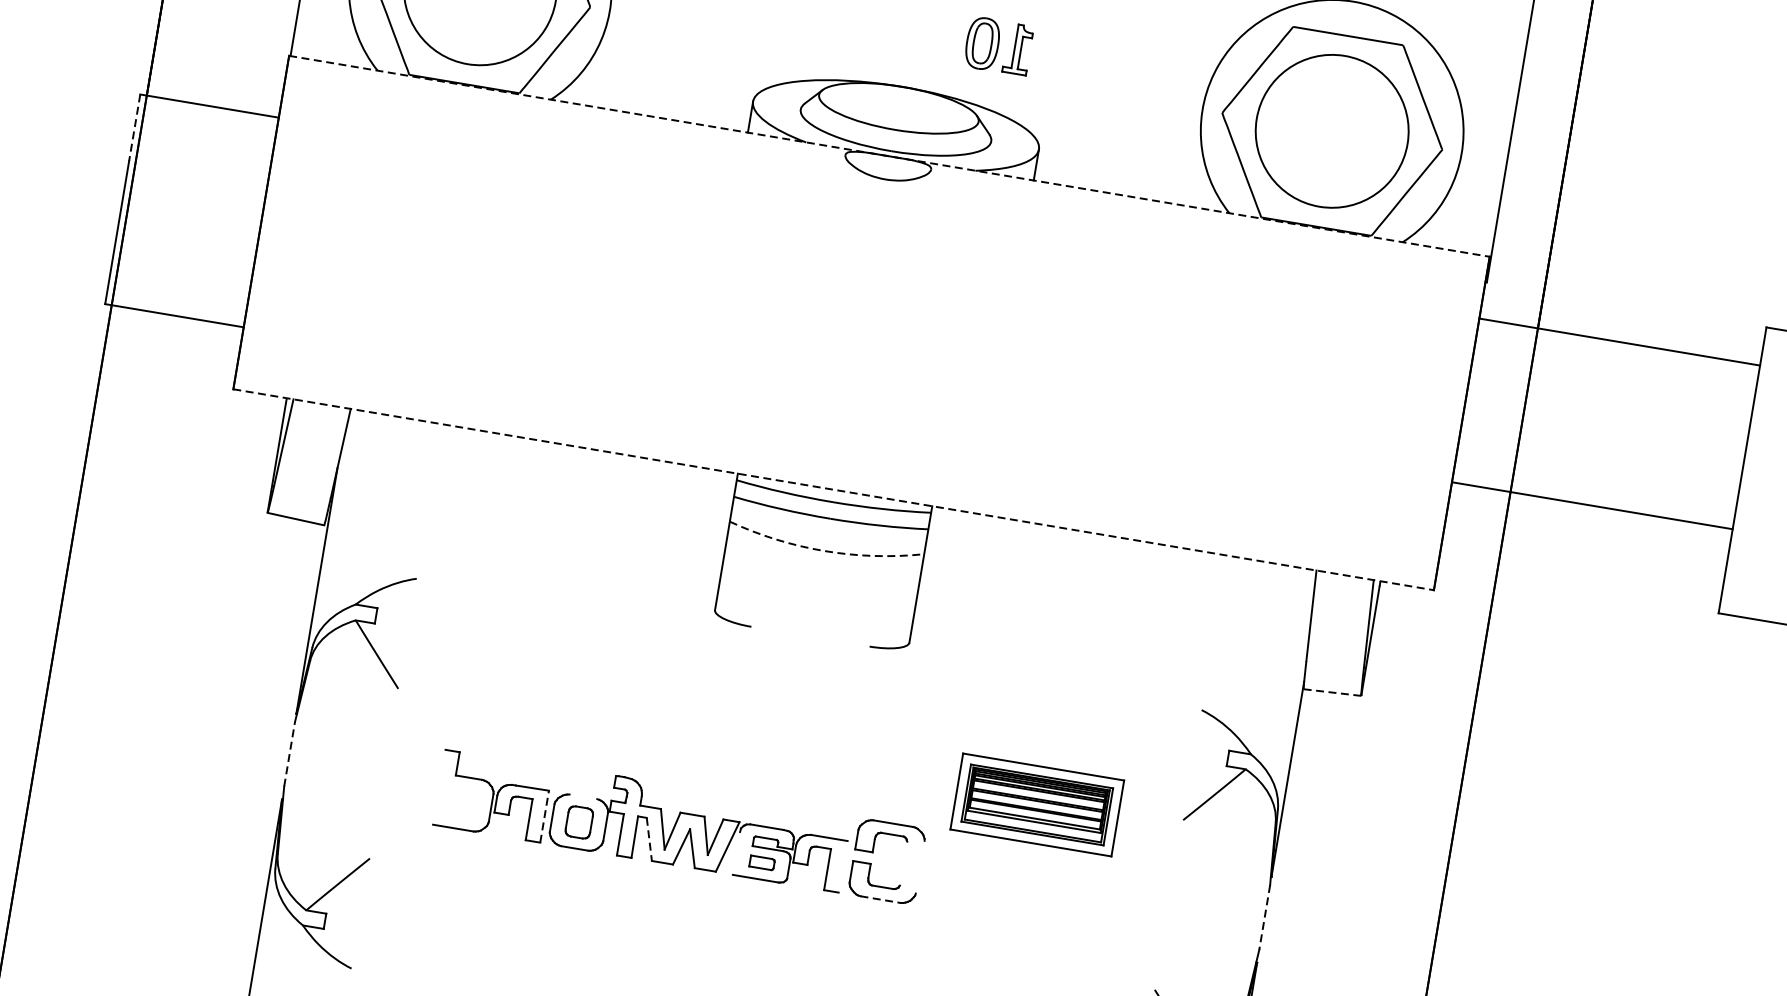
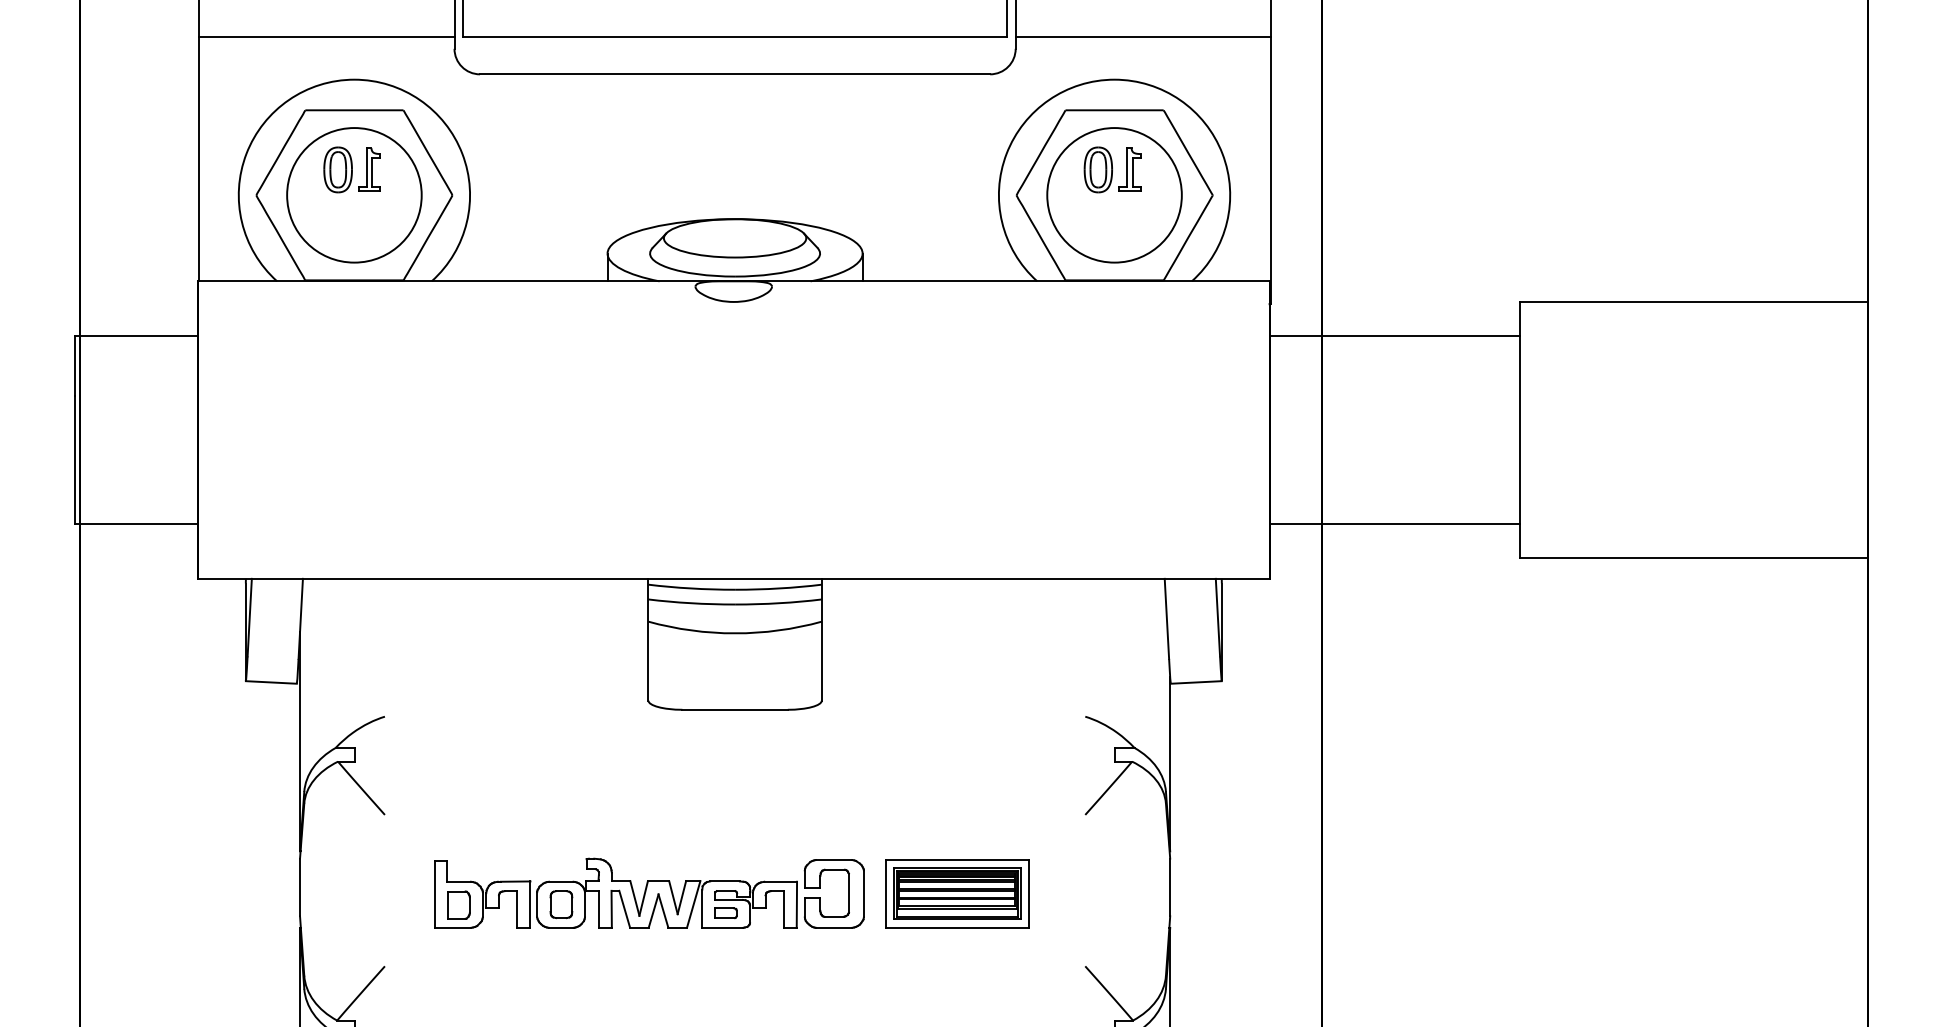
part: (998, 45) -> (1112, 169), moved
line: (134, 128) -> (74, 366), dashed -> solid
line: (889, 156) -> (733, 281), dashed -> solid
line: (833, 489) -> (733, 578), dashed -> solid
line: (1592, 505) -> (1394, 523), moved
arc: (825, 551) -> (735, 633), dashed -> solid
line: (809, 636) -> (734, 709), added
line: (1332, 692) -> (1196, 682), dashed -> solid
line: (290, 754) -> (300, 887), dashed -> solid
line: (438, 787) -> (434, 894), added
line: (582, 796) -> (560, 881), added
part: (464, 803) -> (458, 904), added
part: (1037, 804) -> (957, 893), moved
line: (544, 816) -> (530, 904), dashed -> solid
line: (649, 839) -> (624, 909), dashed -> solid
line: (736, 853) -> (702, 908), added
line: (903, 862) -> (848, 892), added
line: (842, 866) -> (796, 904), added
line: (919, 866) -> (863, 893), added
line: (881, 899) -> (834, 927), dashed -> solid
line: (1265, 917) -> (1170, 887), dashed -> solid

